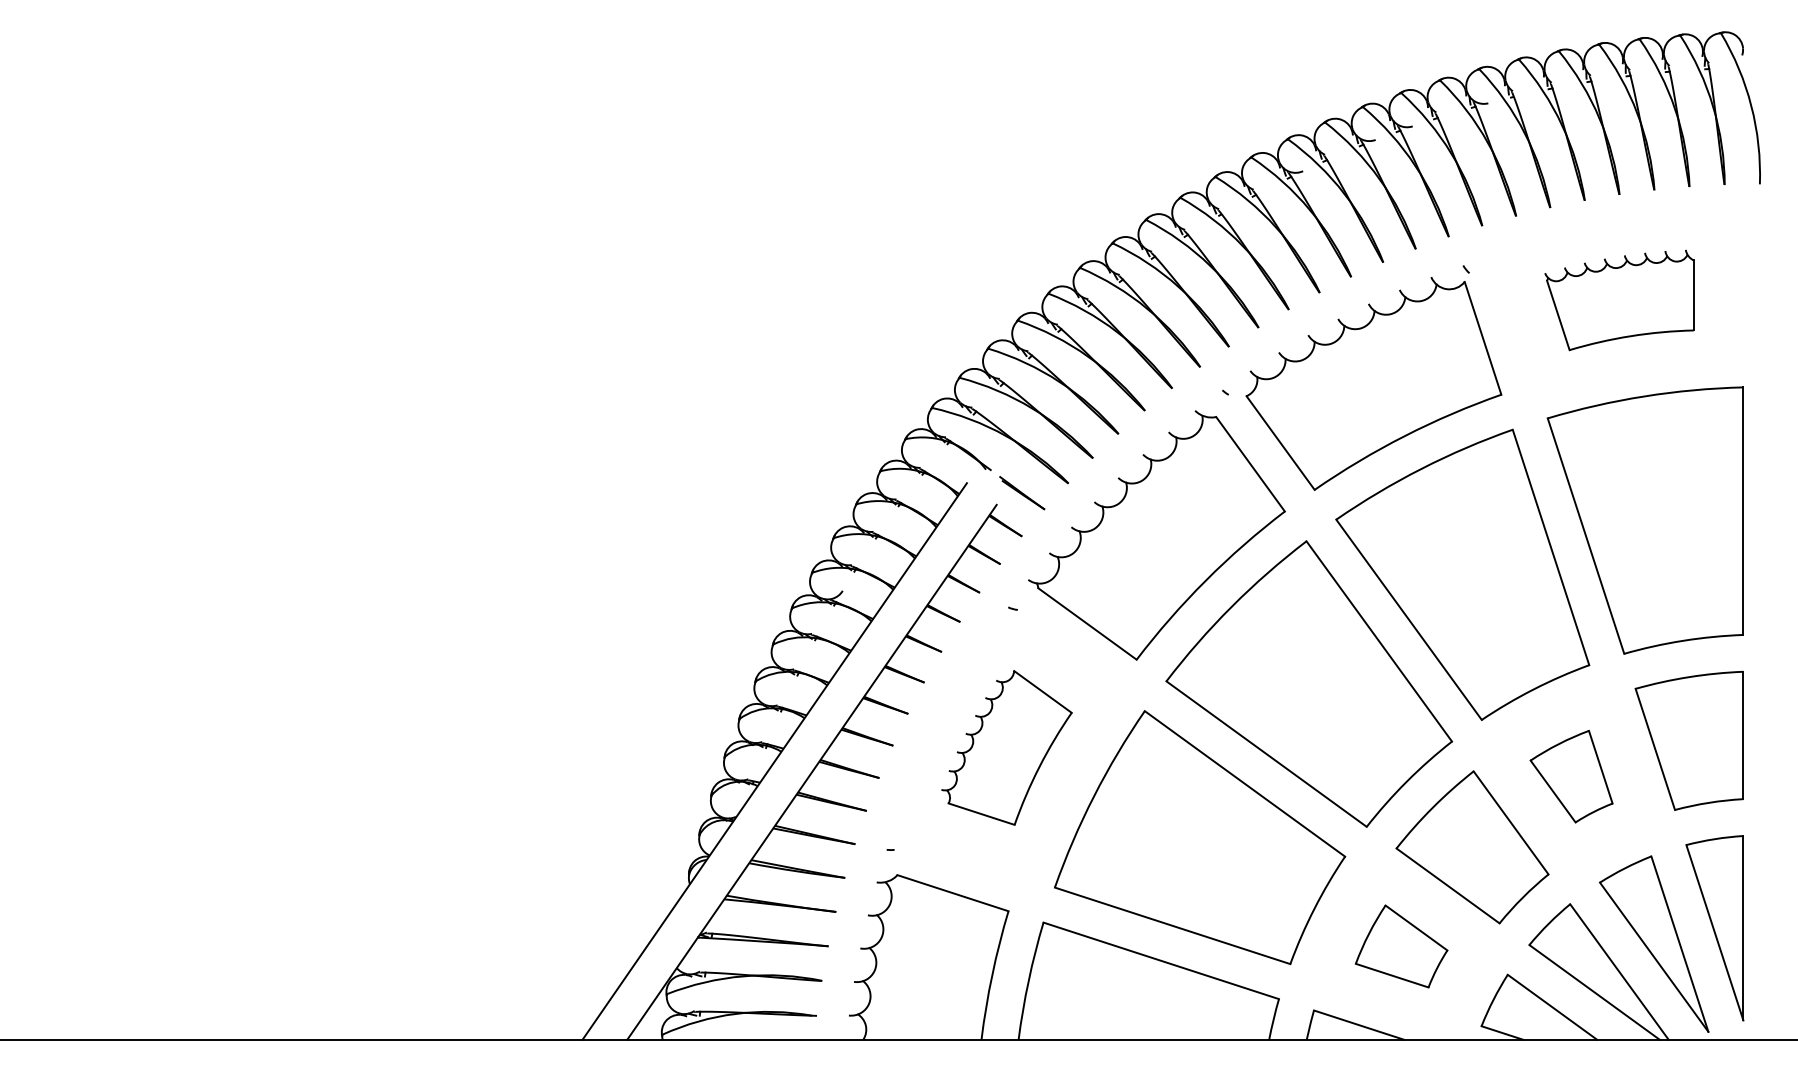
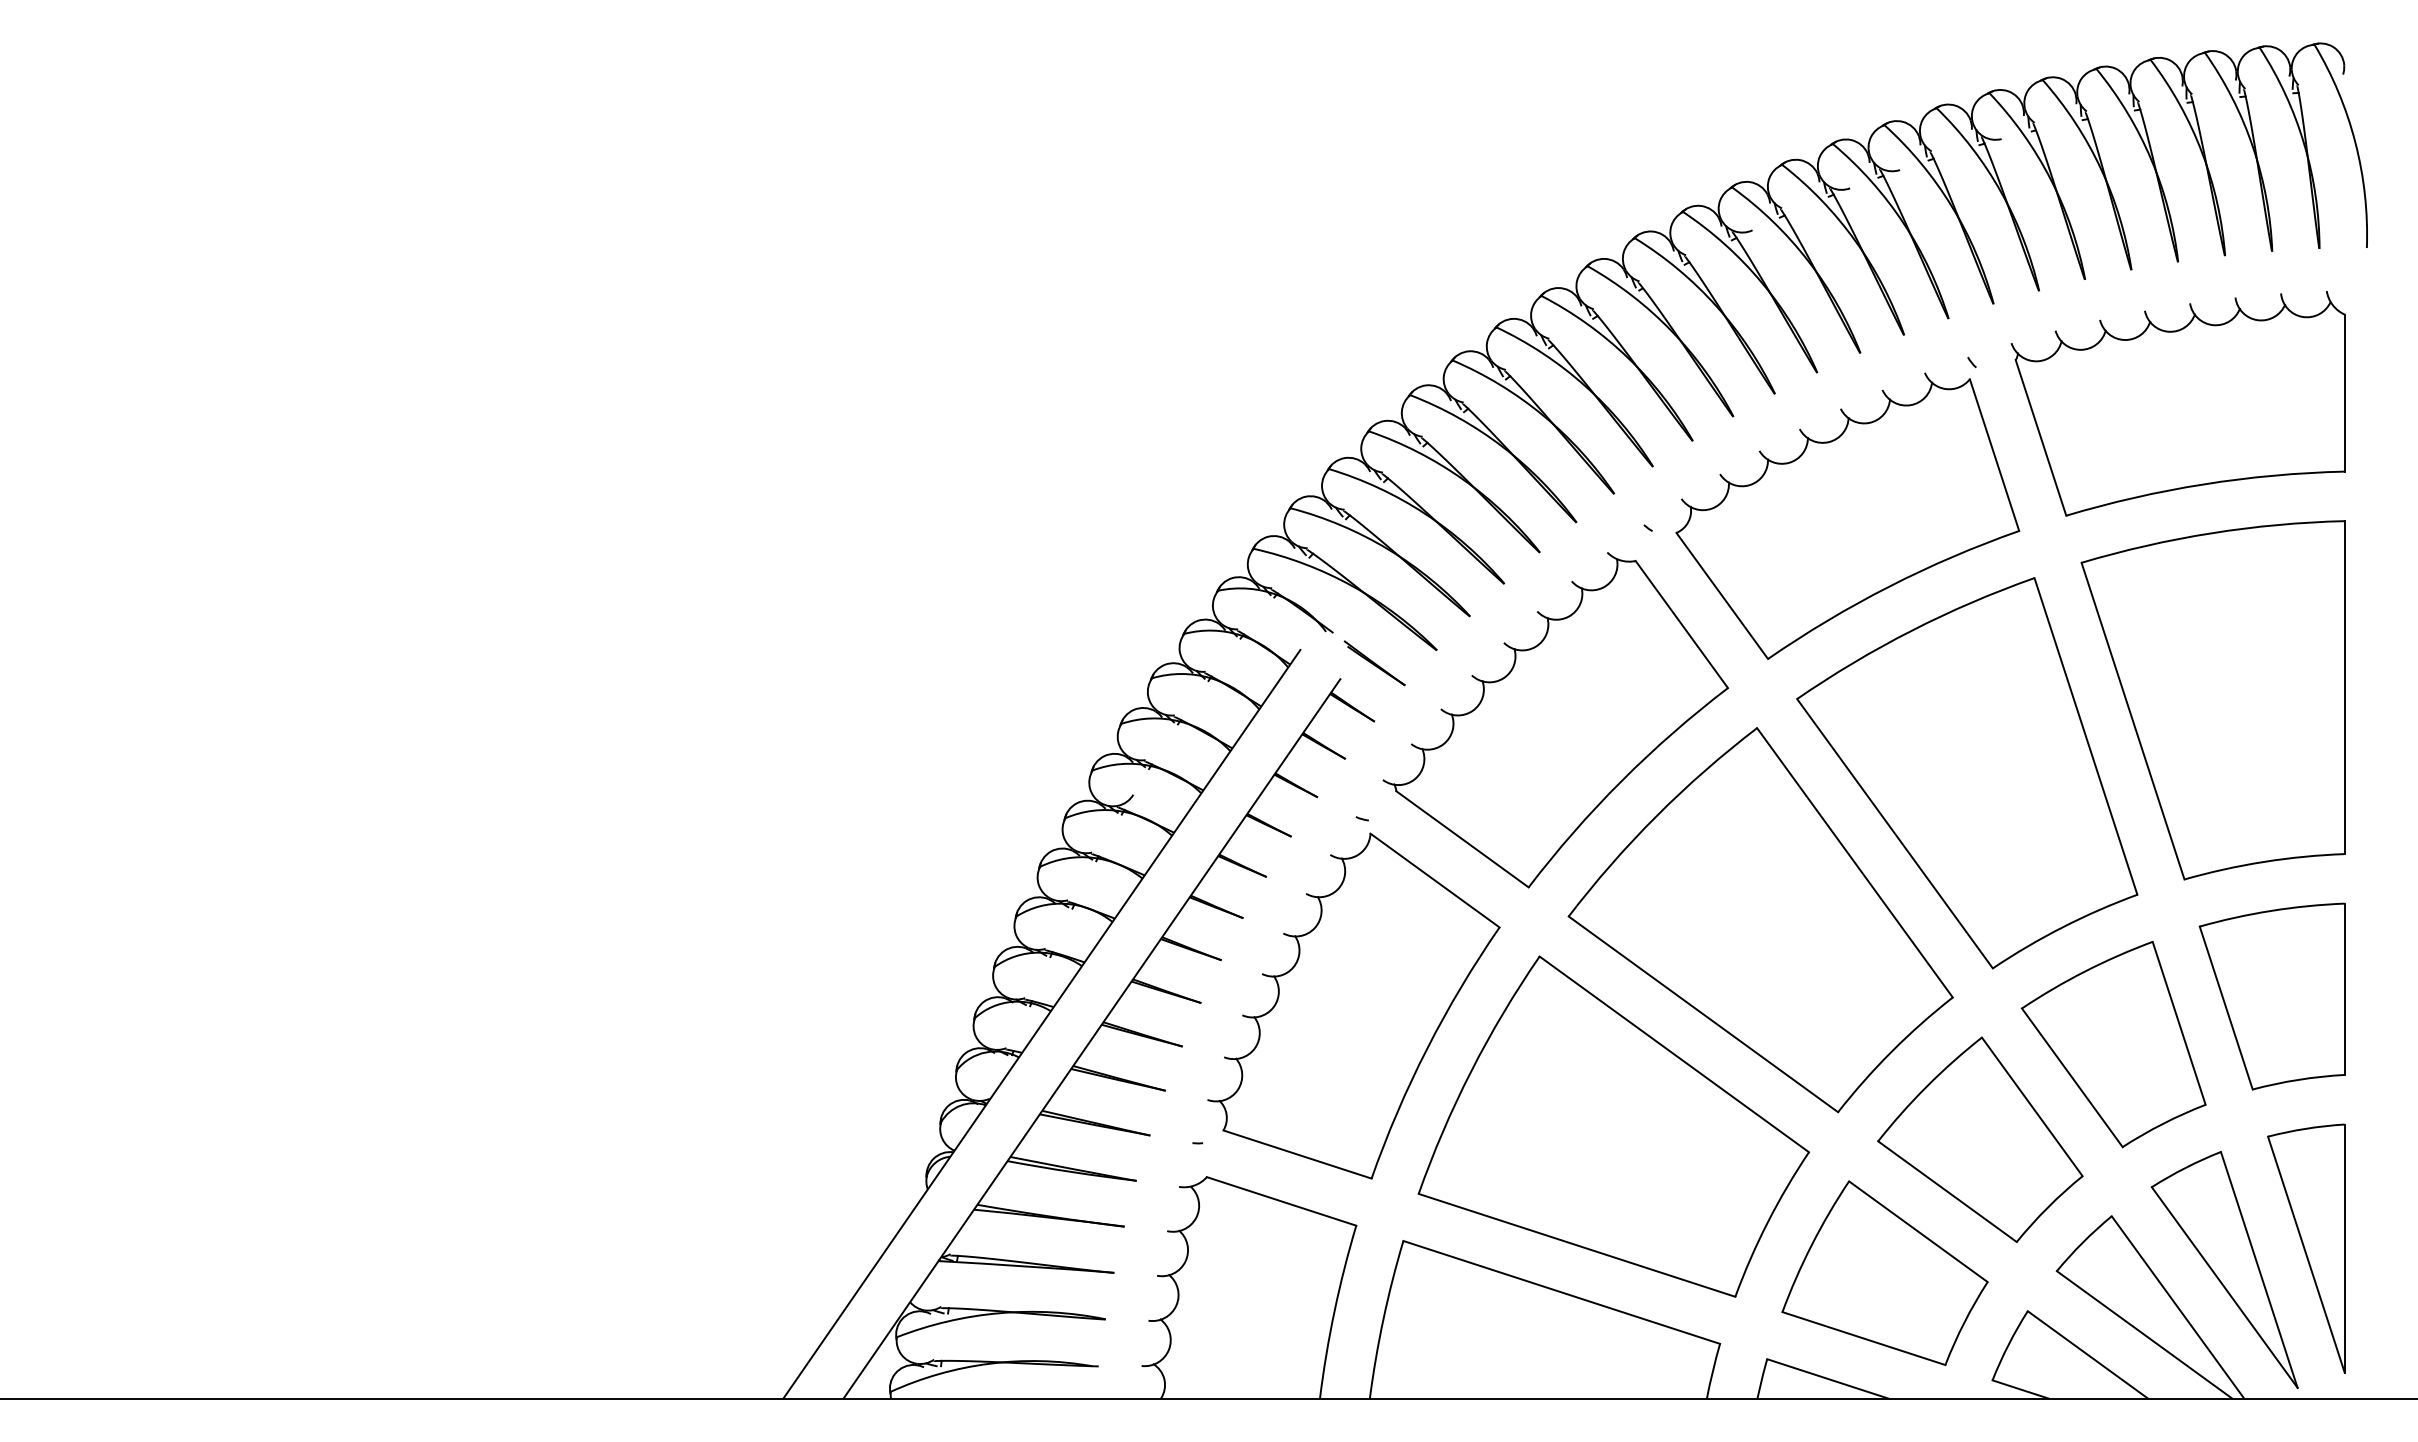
part: (1619, 299) -> (2177, 403), size x1.67
part: (1006, 747) -> (1353, 1005), size x1.67
part: (1571, 776) -> (2113, 1044), size x1.67
part: (1401, 946) -> (1884, 1272), size x1.67

